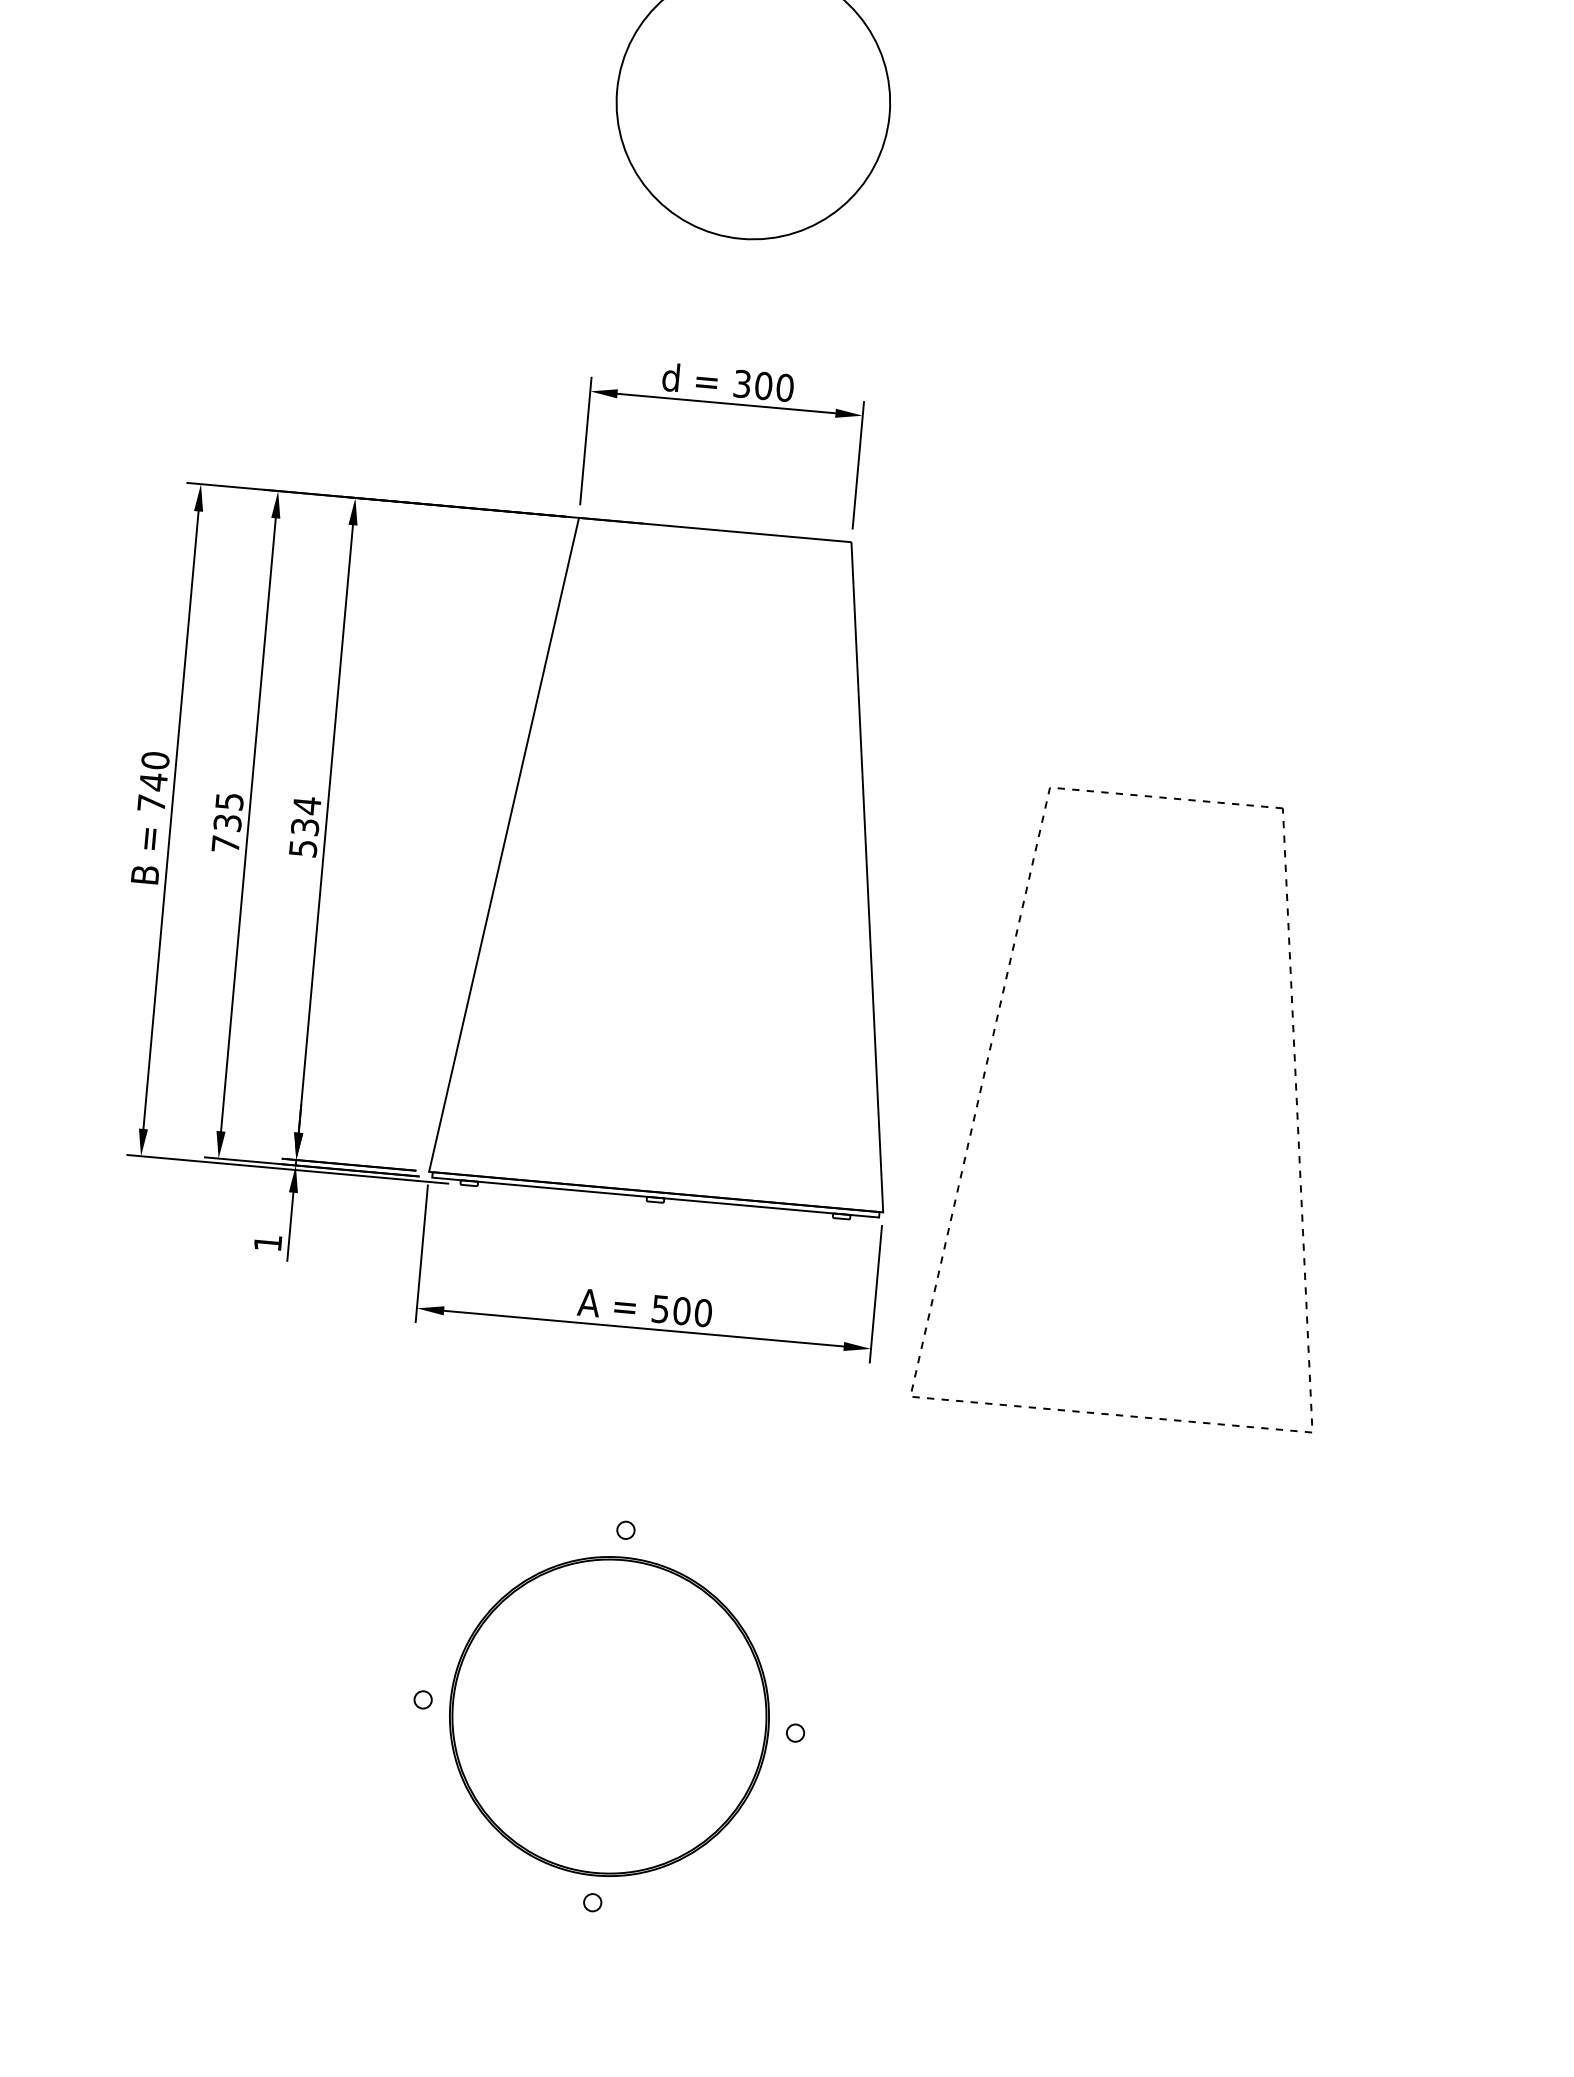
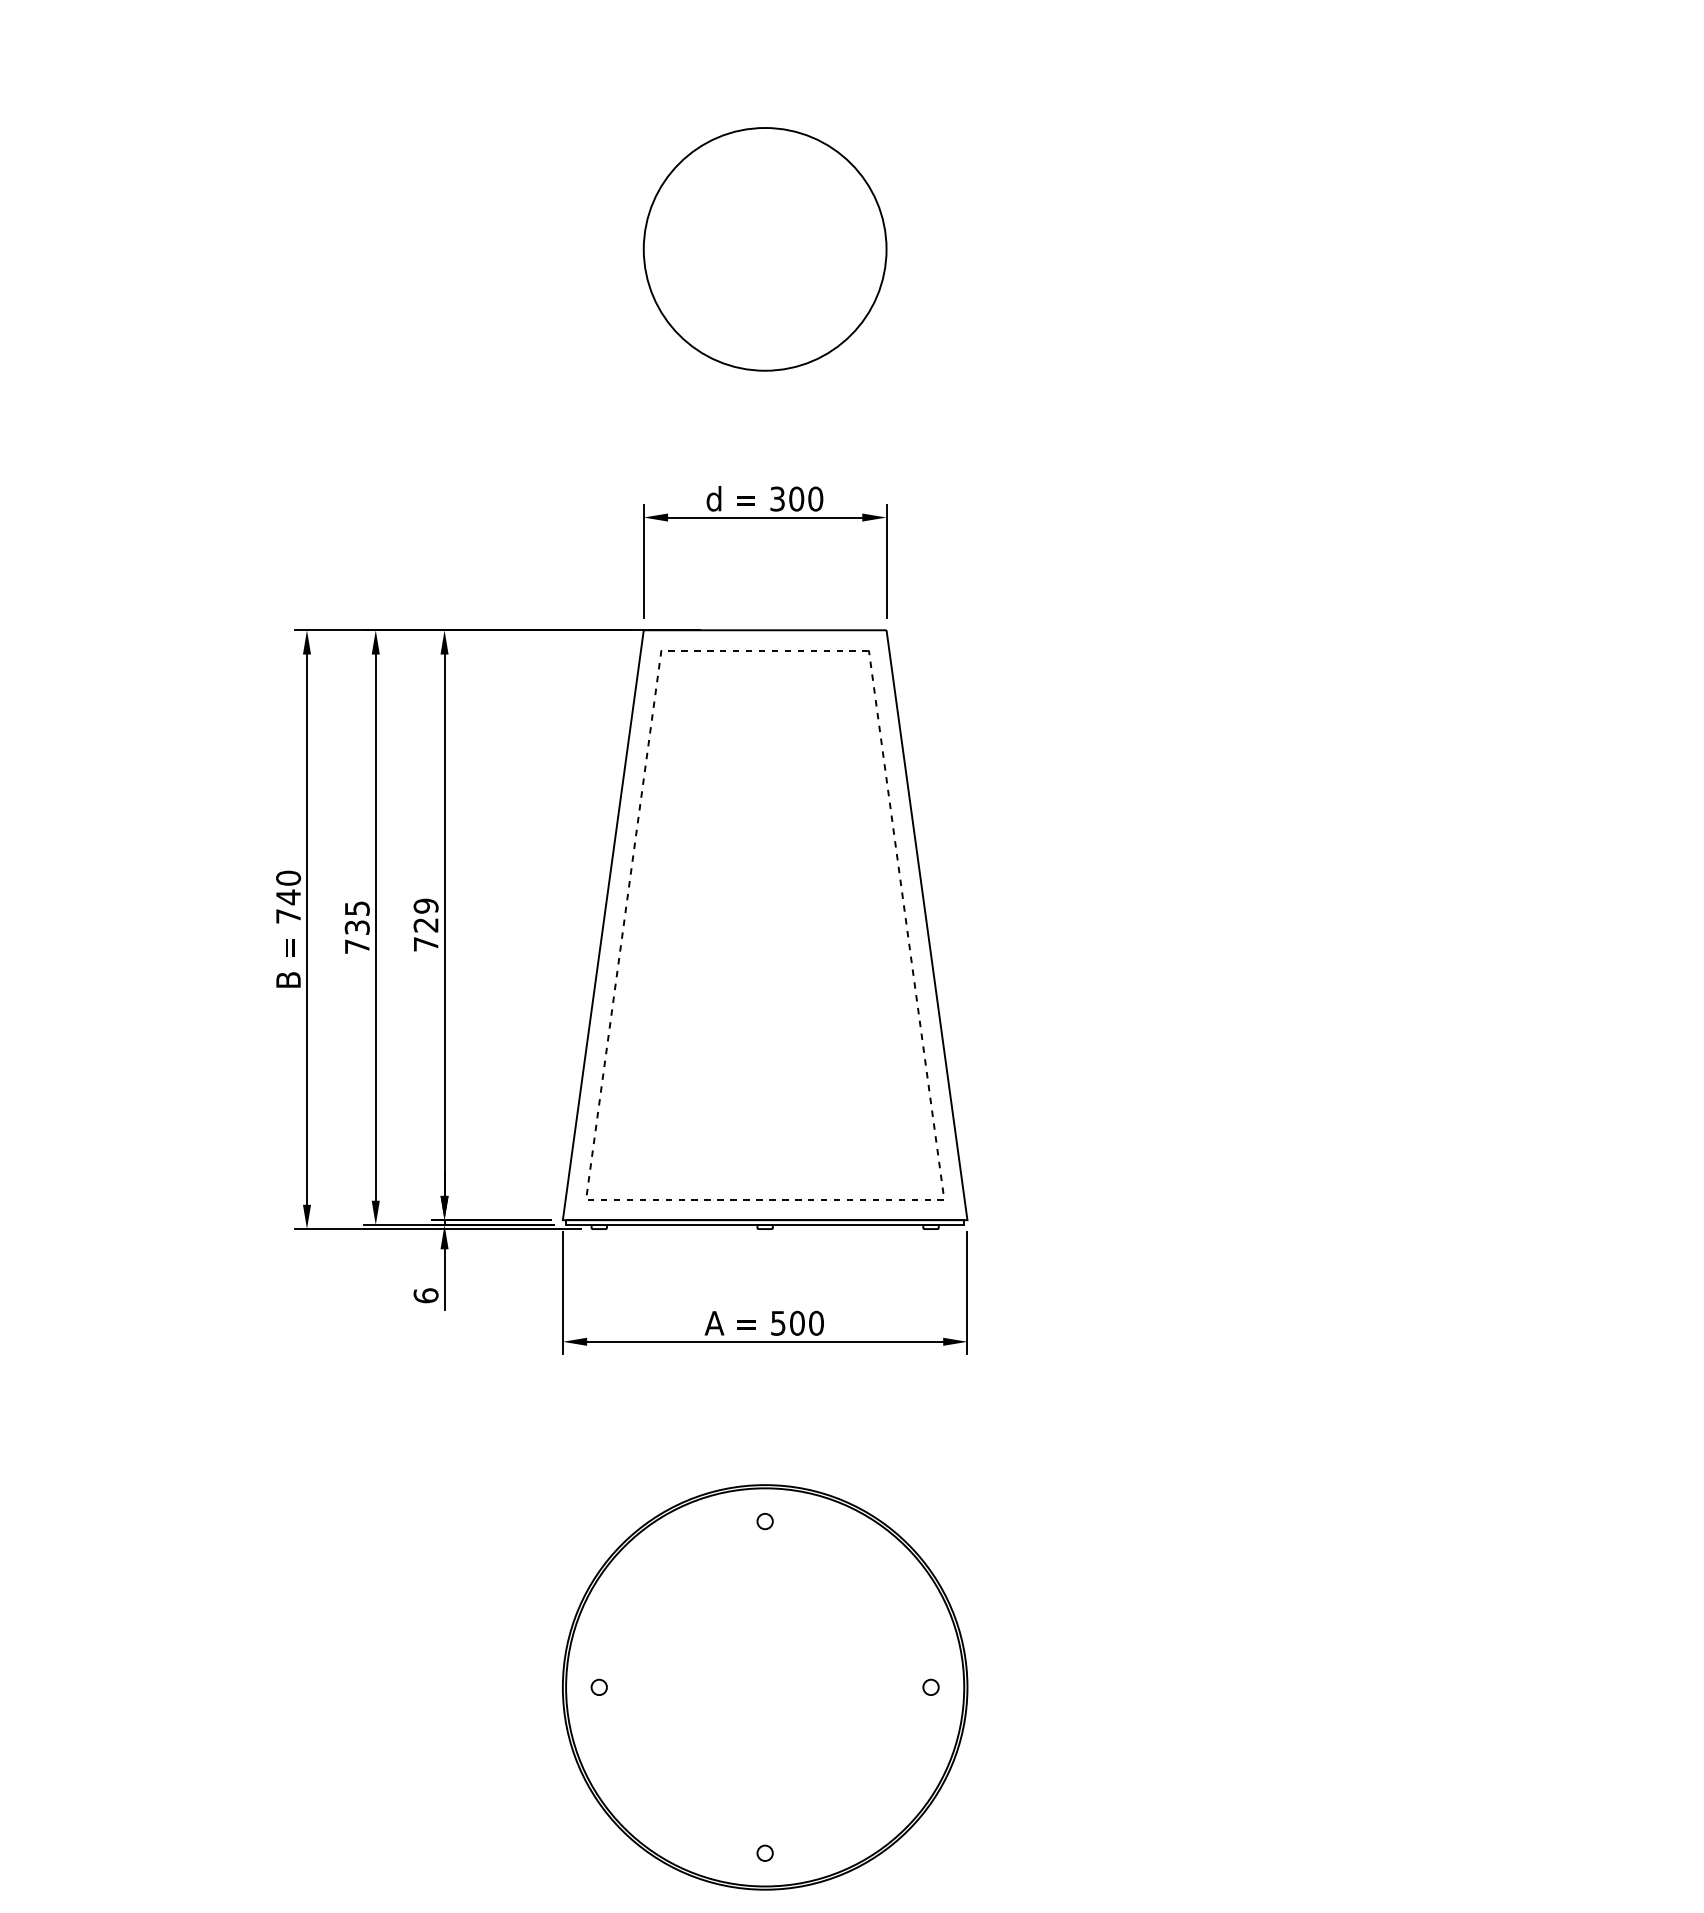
text: (304, 826) -> (425, 924), 534 -> 729
part: (986, 1072) -> (627, 907), moved
text: (267, 1242) -> (425, 1295), 1 -> 6
part: (609, 1716) -> (765, 1687), size x1.43

